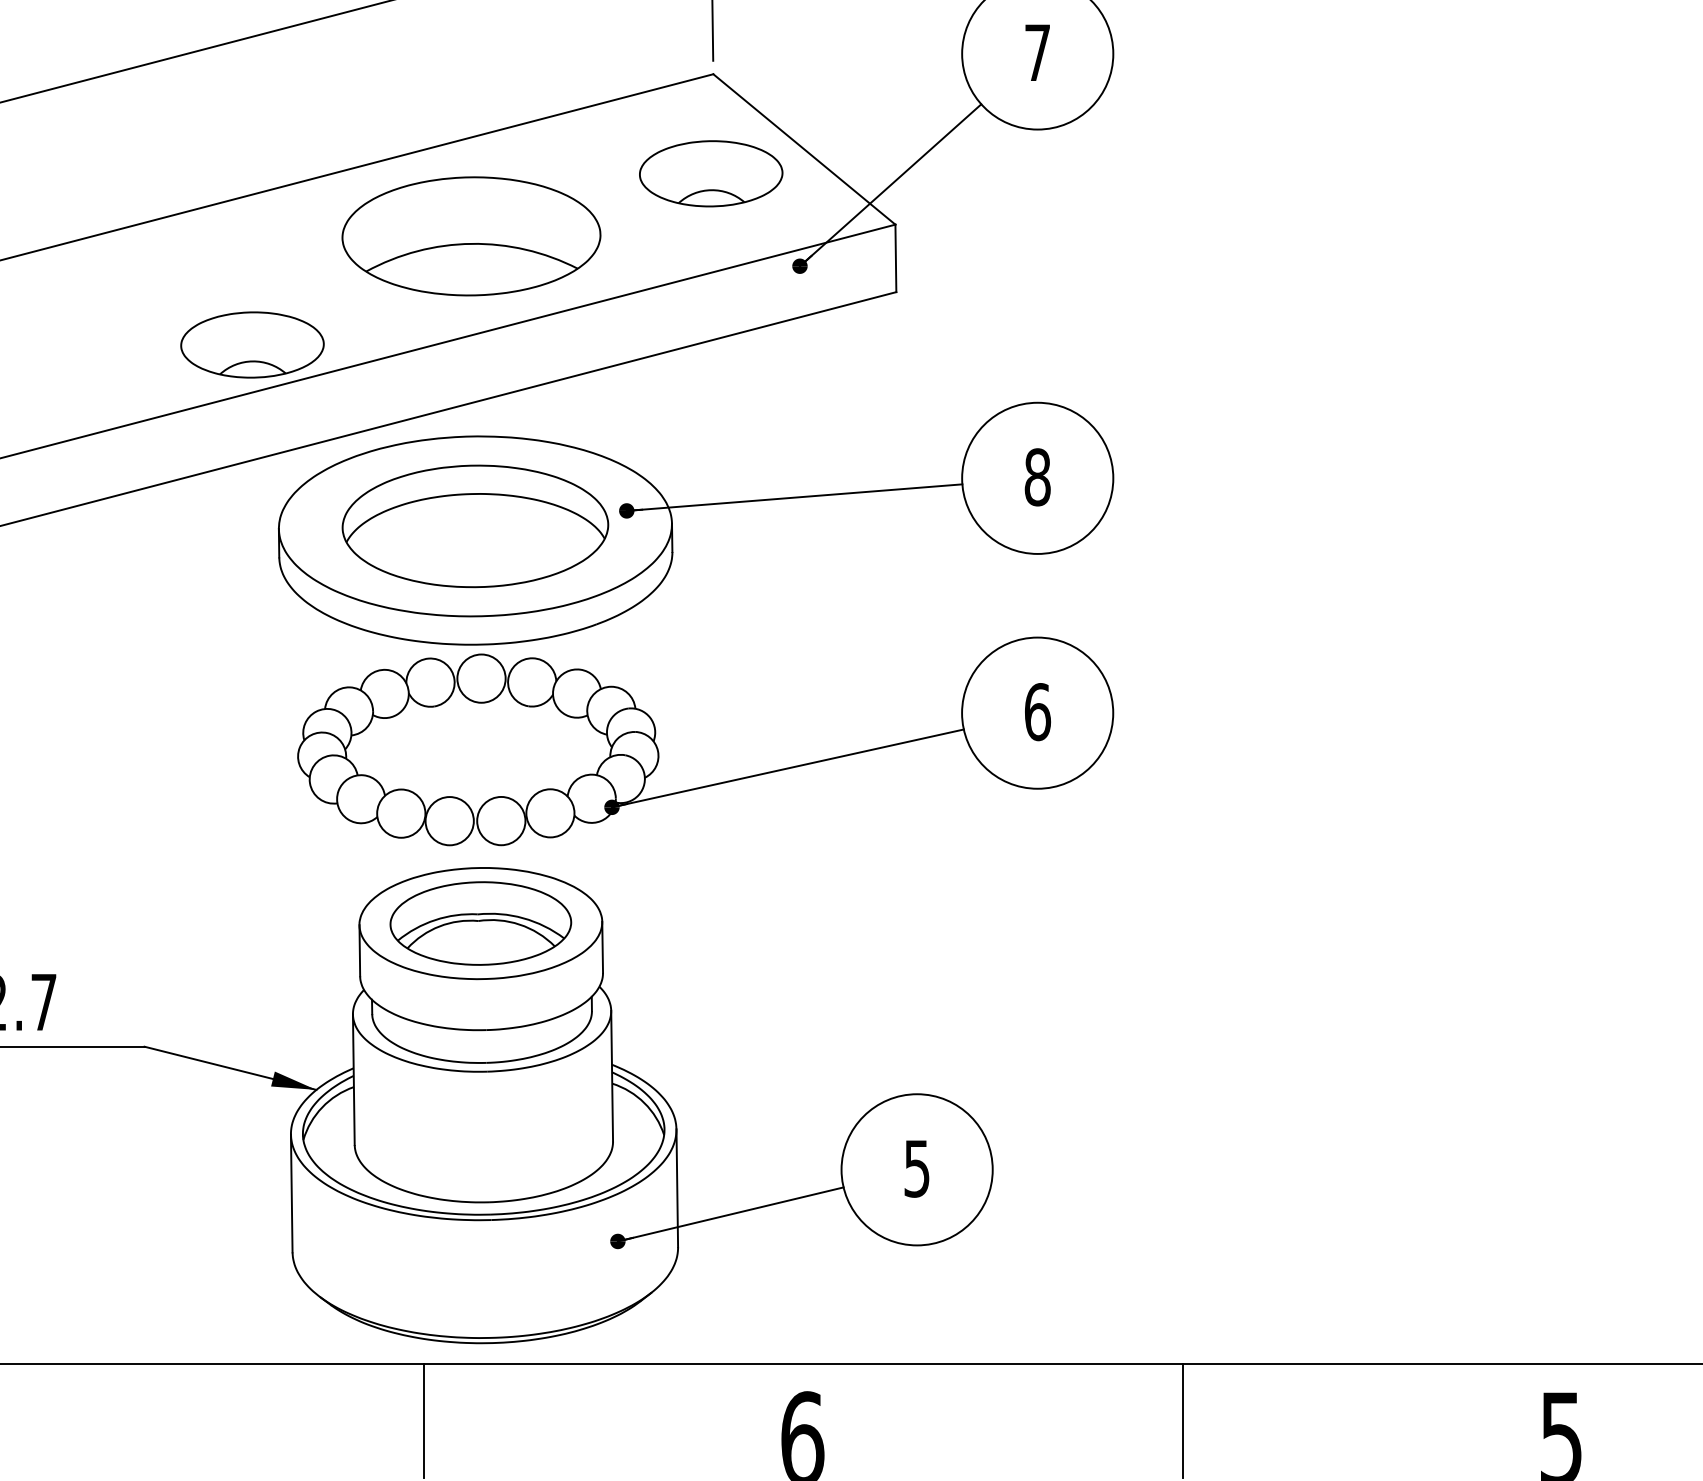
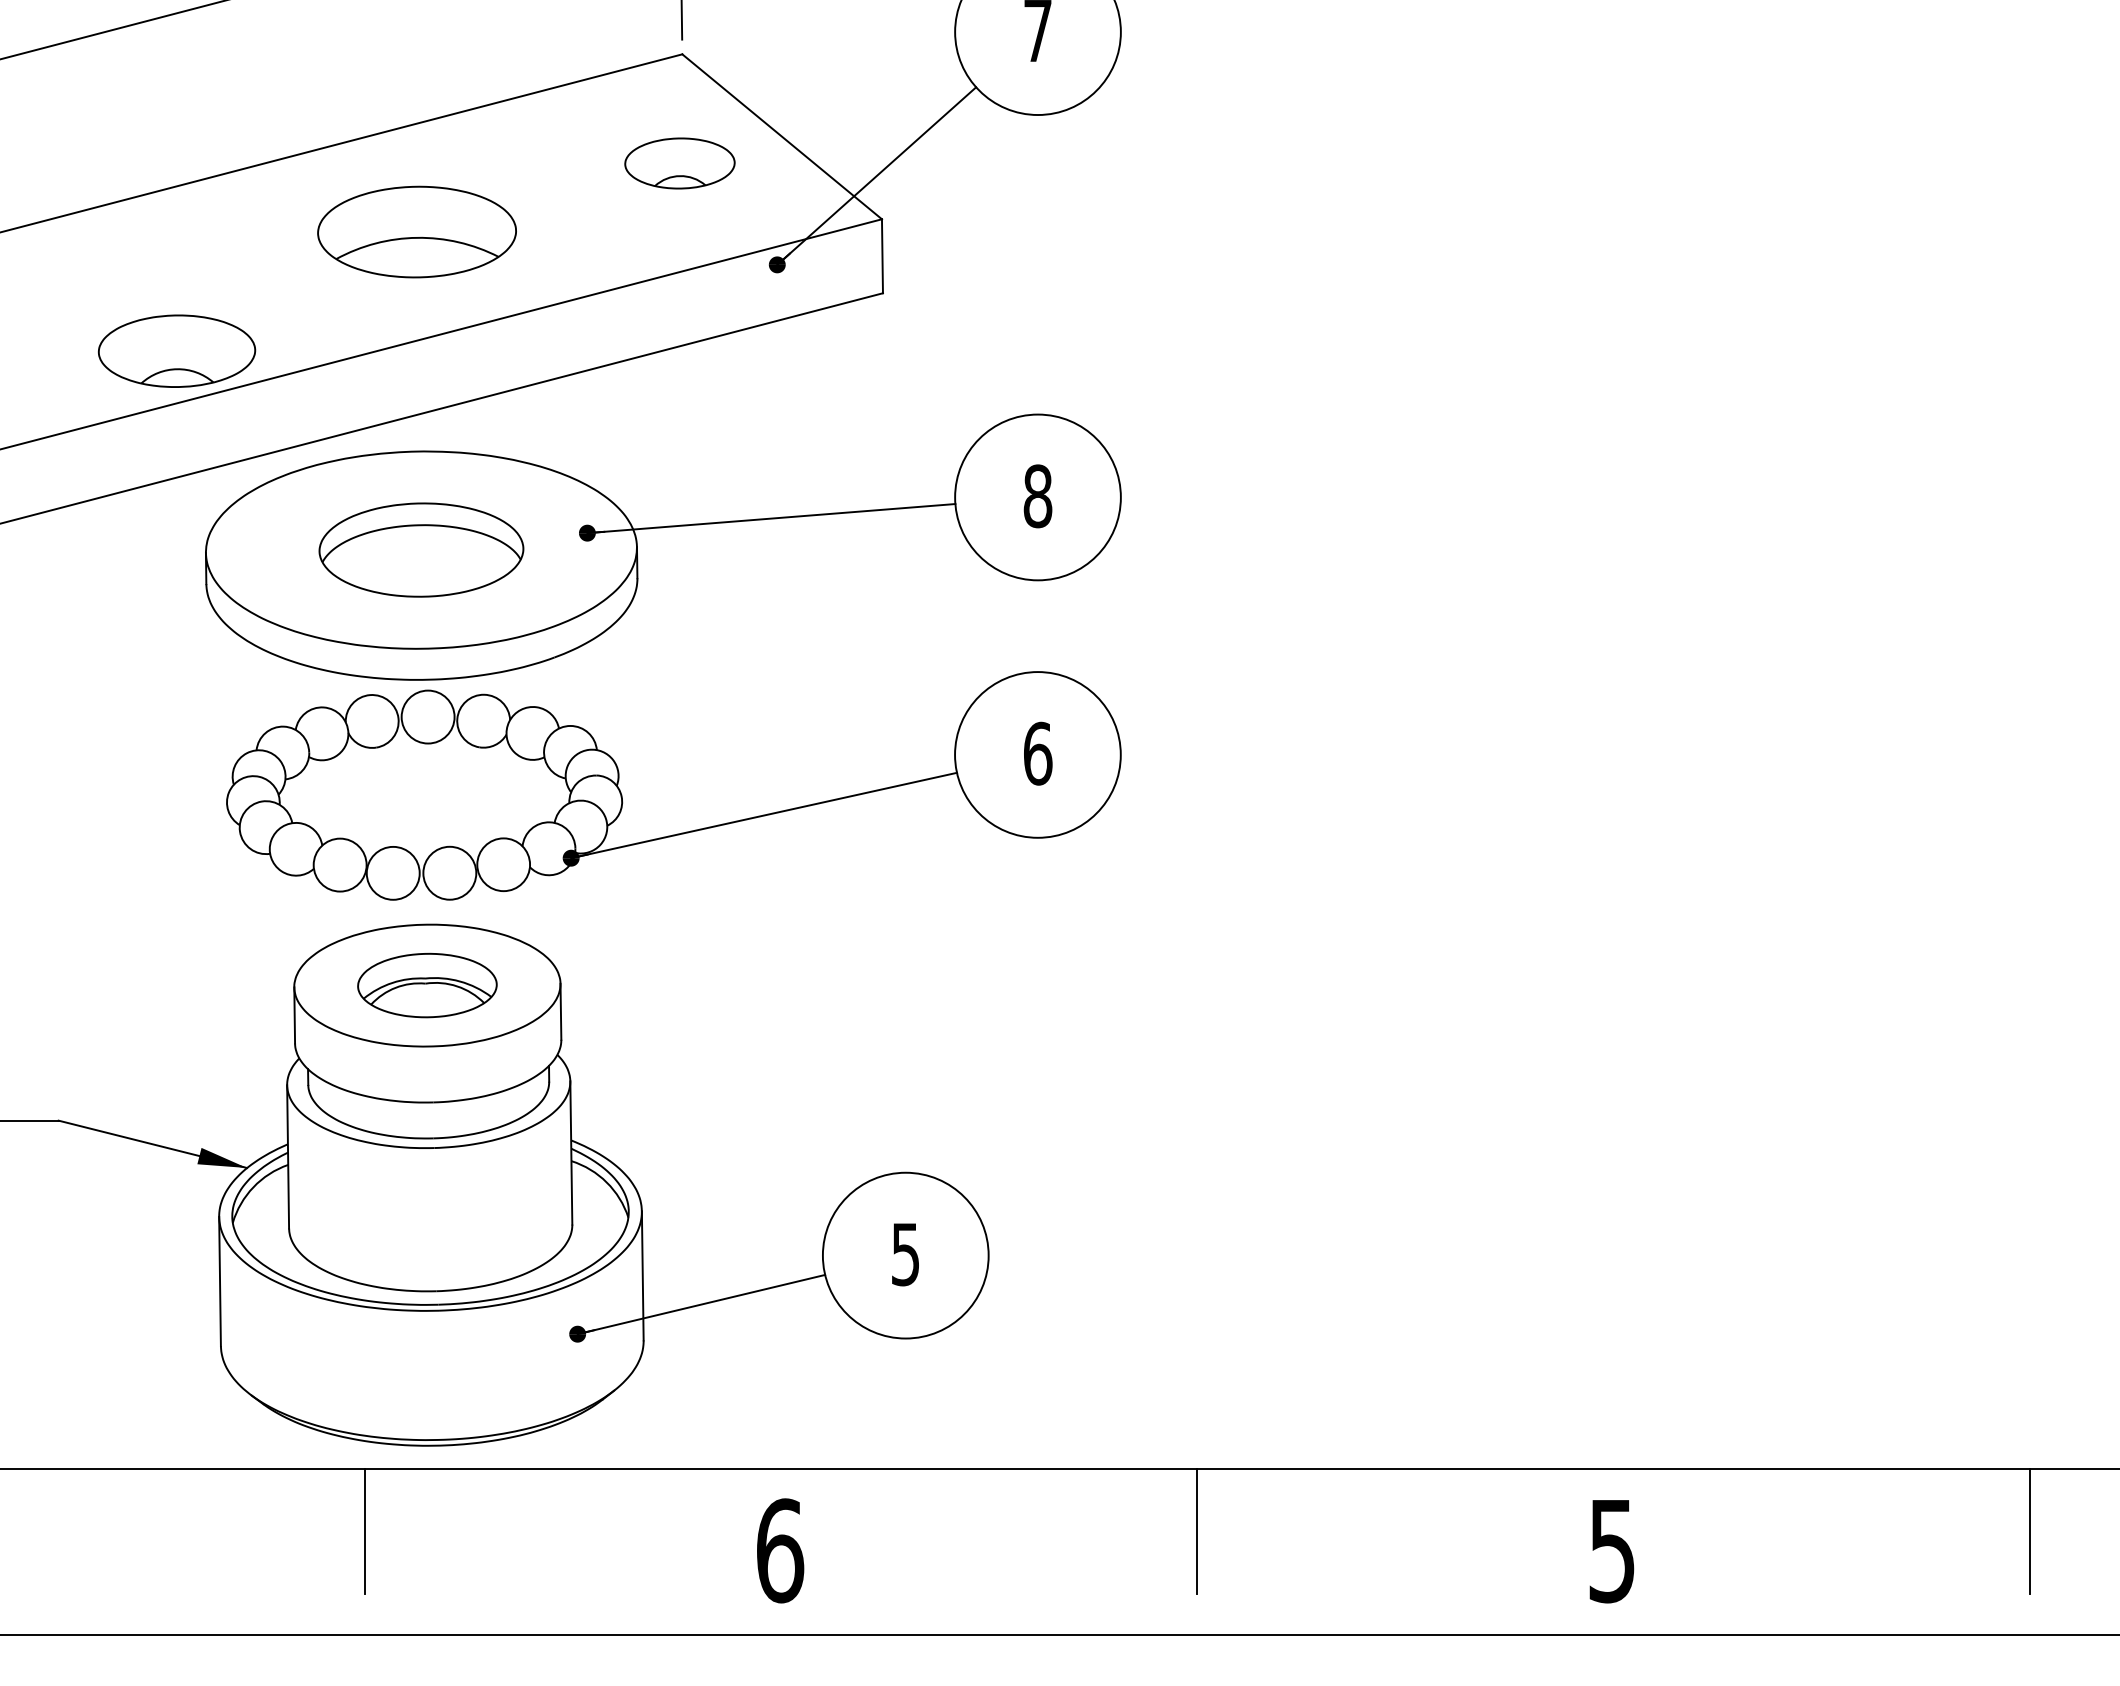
part: (710, 173) -> (679, 163), size x0.7
part: (470, 235) -> (416, 231), size x0.7
part: (475, 525) -> (421, 549), size x0.7
part: (480, 923) -> (427, 985), size x0.7

